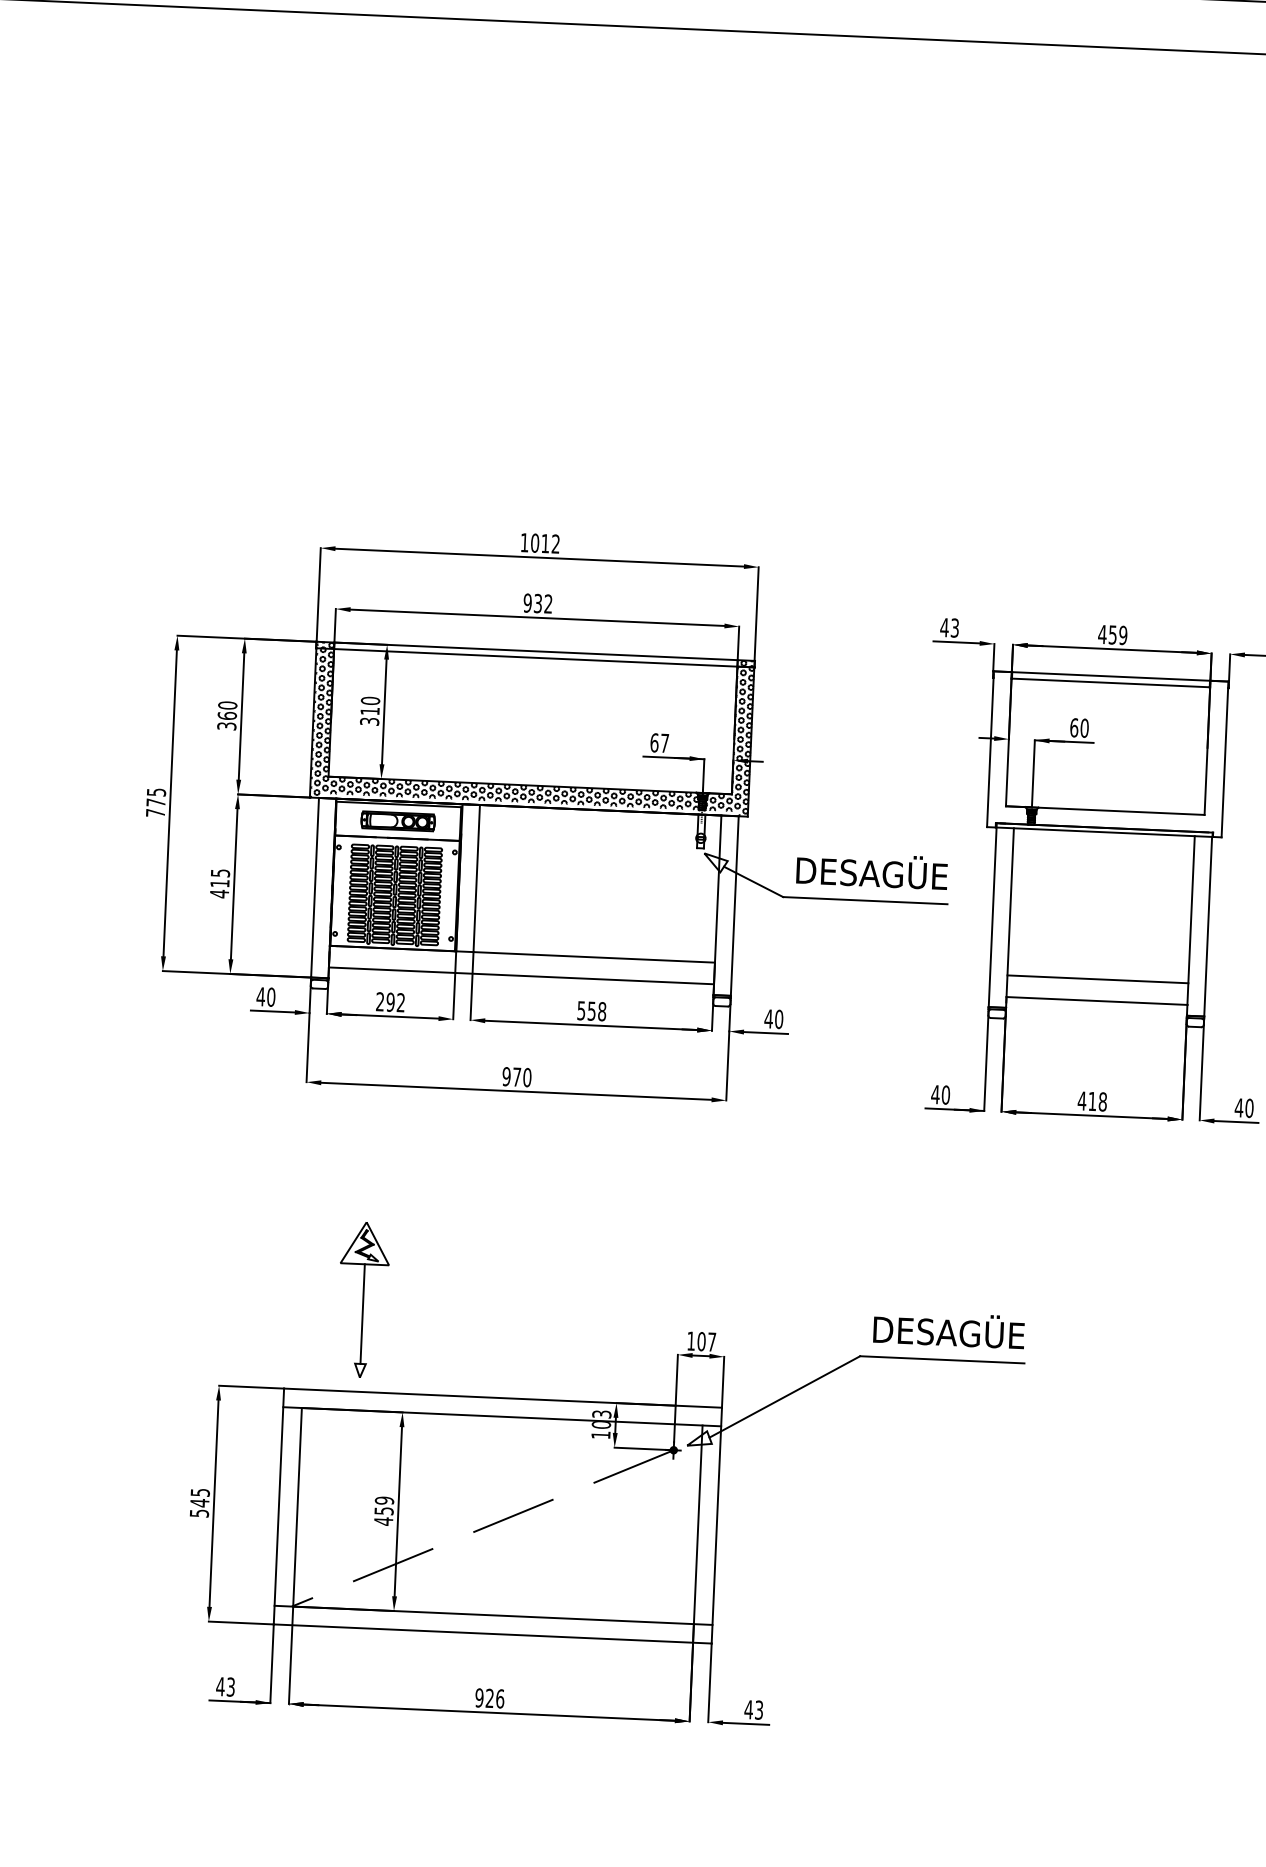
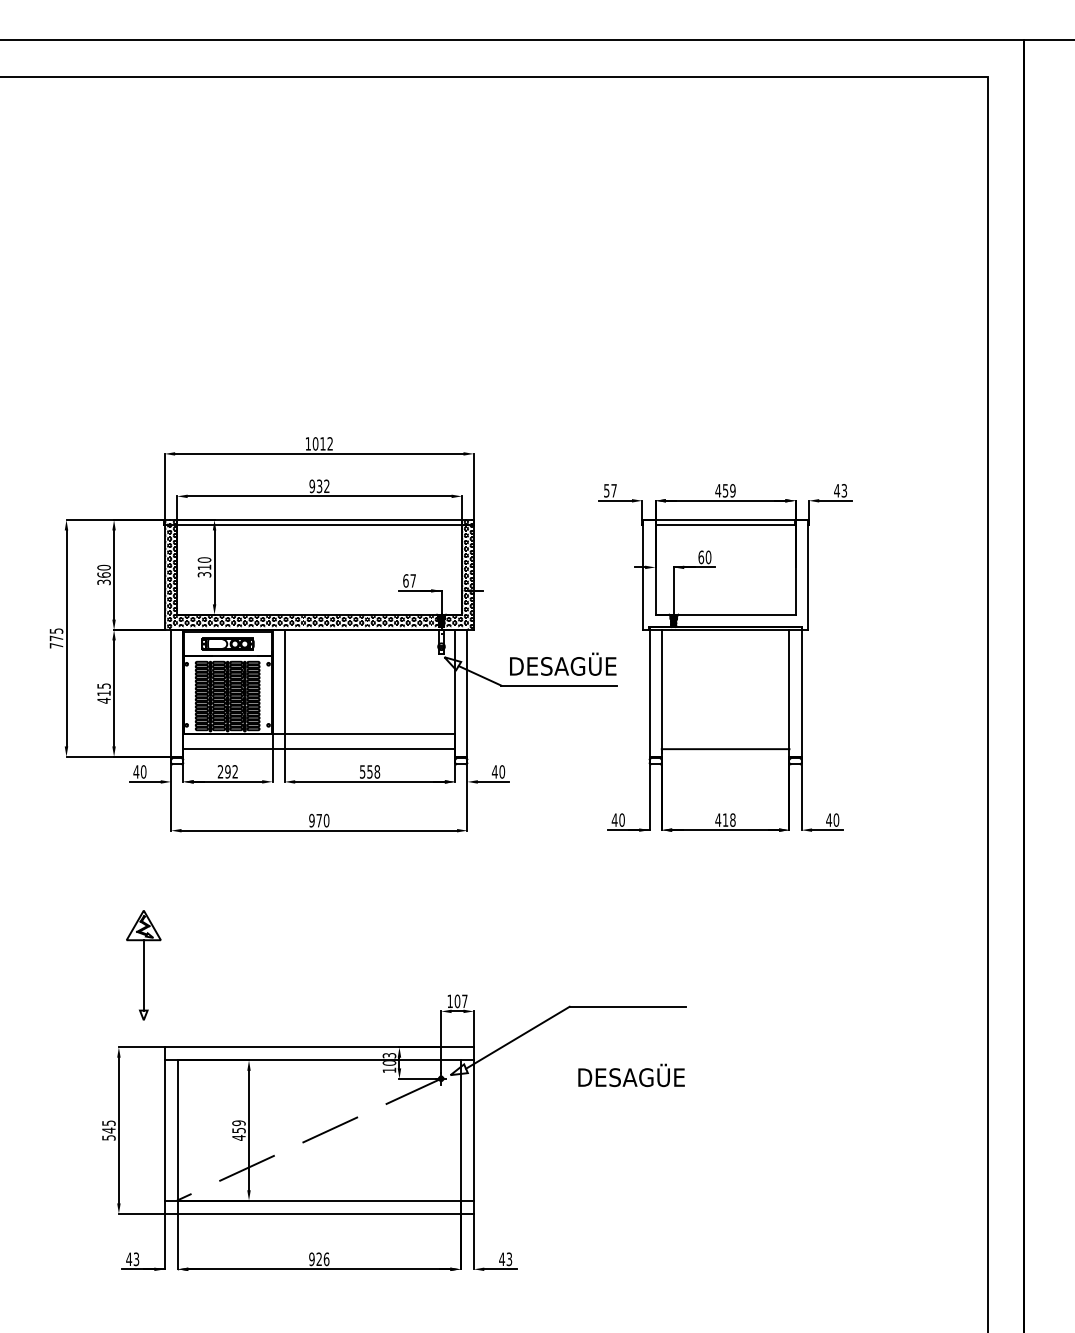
text: (948, 627) -> (609, 490), 43 -> 57
line: (1097, 978) -> (725, 733), removed
part: (362, 1300) -> (143, 965), moved
text: (949, 1329) -> (631, 1075), moved

